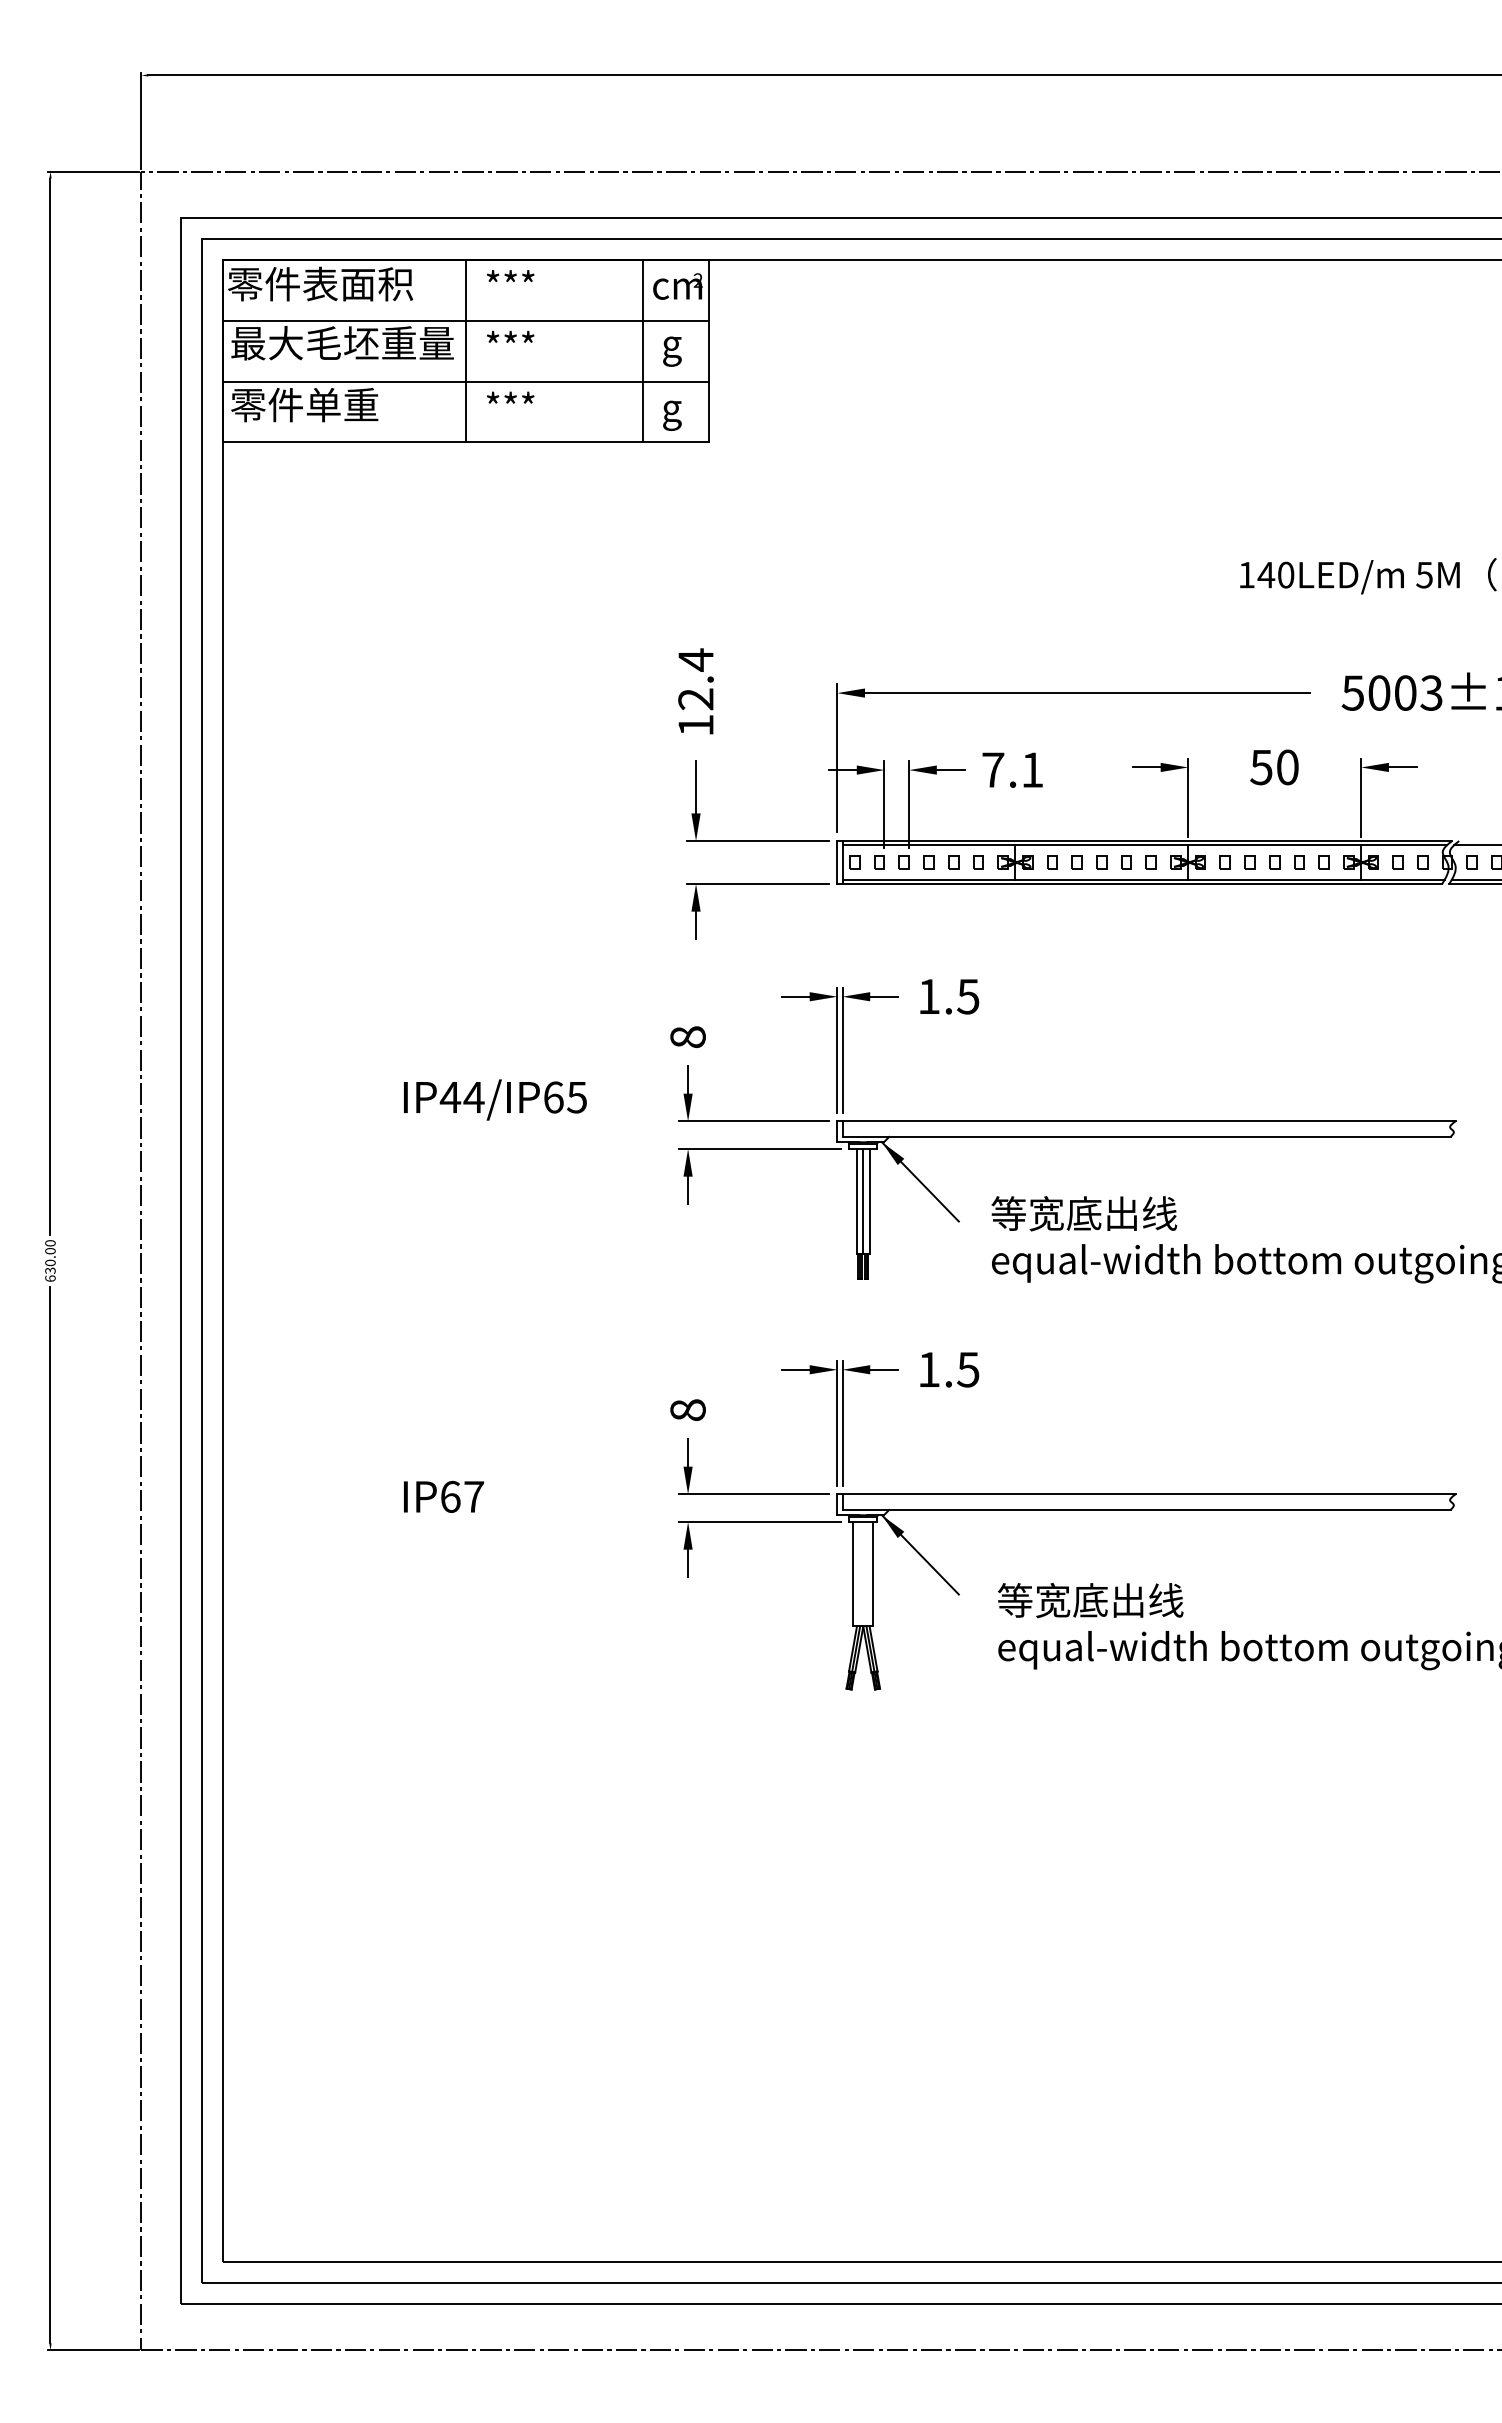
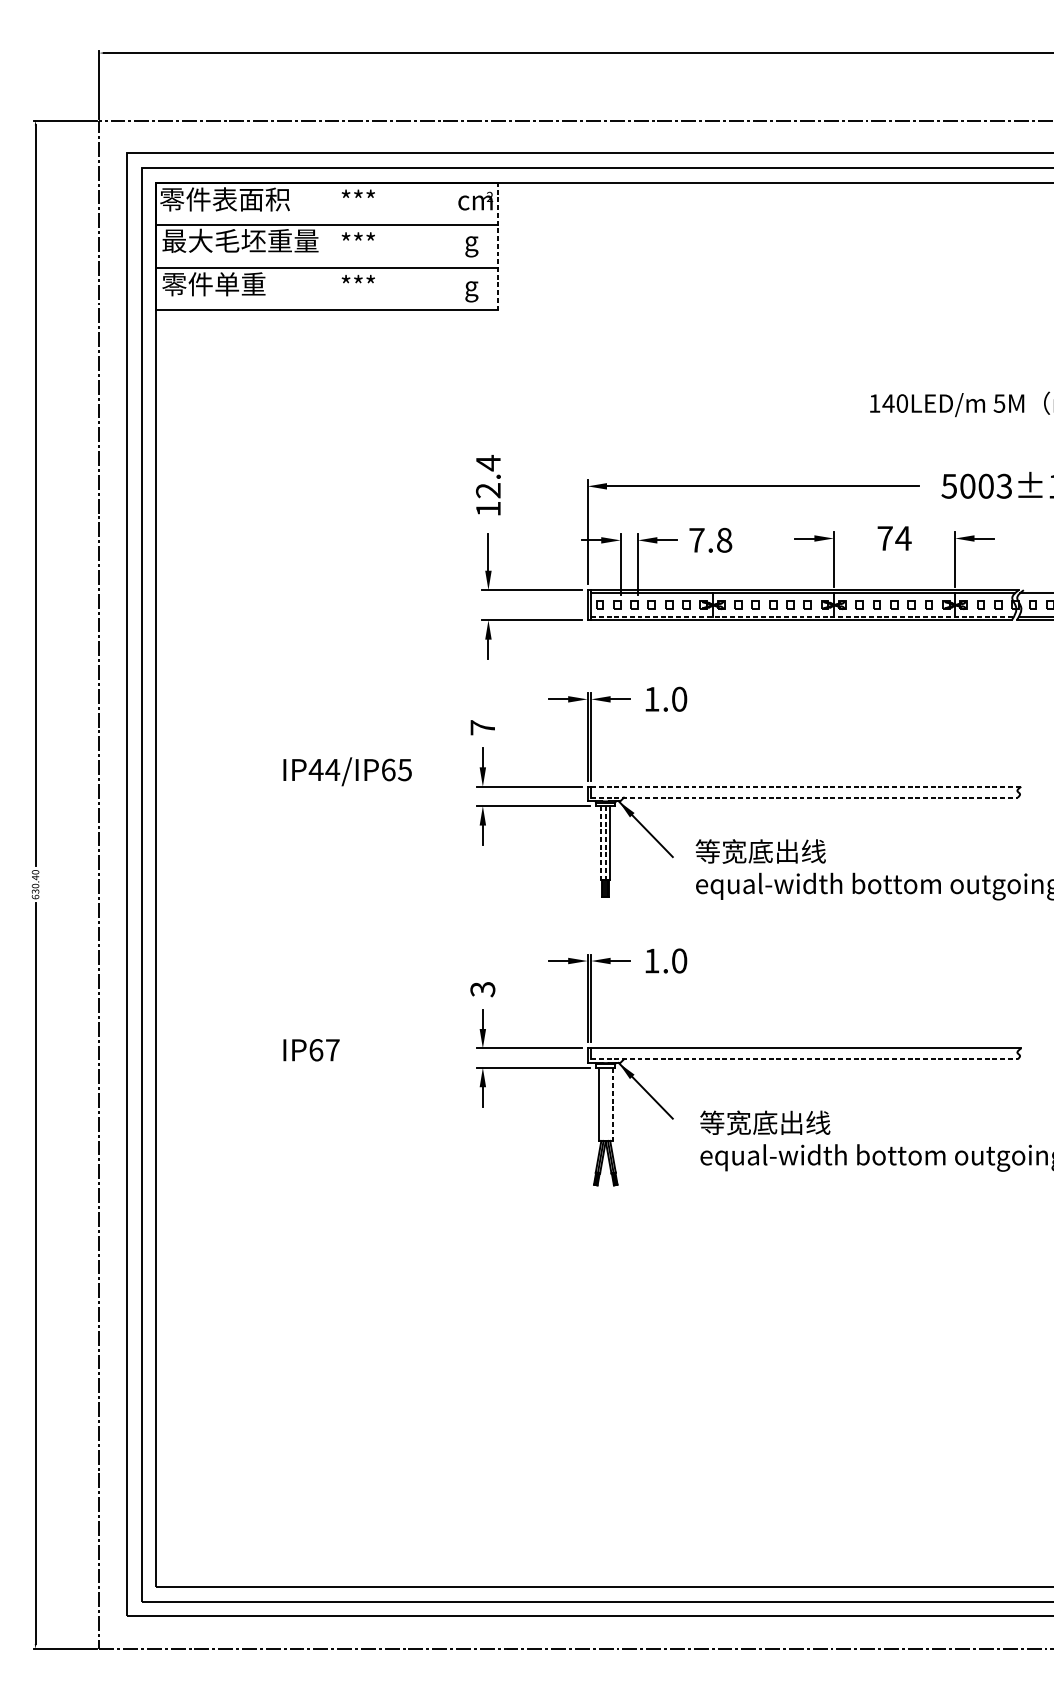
line: (466, 350) -> (327, 246), removed
line: (643, 350) -> (451, 246), removed
line: (708, 350) -> (497, 246), solid -> dashed
text: (1274, 767) -> (894, 538), 50 -> 74
text: (1032, 769) -> (724, 539), 7.1 -> 7.8
line: (1144, 879) -> (803, 617), solid -> dashed
text: (968, 996) -> (679, 699), 1.5 -> 1.0
text: (687, 1037) -> (482, 727), 8 -> 7
line: (1149, 1121) -> (806, 786), solid -> dashed
line: (1147, 1136) -> (805, 797), solid -> dashed
line: (856, 1202) -> (601, 843), solid -> dashed
line: (863, 1202) -> (605, 843), solid -> dashed
text: (50, 1250) -> (35, 877), 630.00 -> 630.40
text: (968, 1369) -> (679, 960), 1.5 -> 1.0
text: (687, 1410) -> (482, 989), 8 -> 3
line: (1147, 1509) -> (805, 1059), solid -> dashed
line: (873, 1574) -> (612, 1104), solid -> dashed

